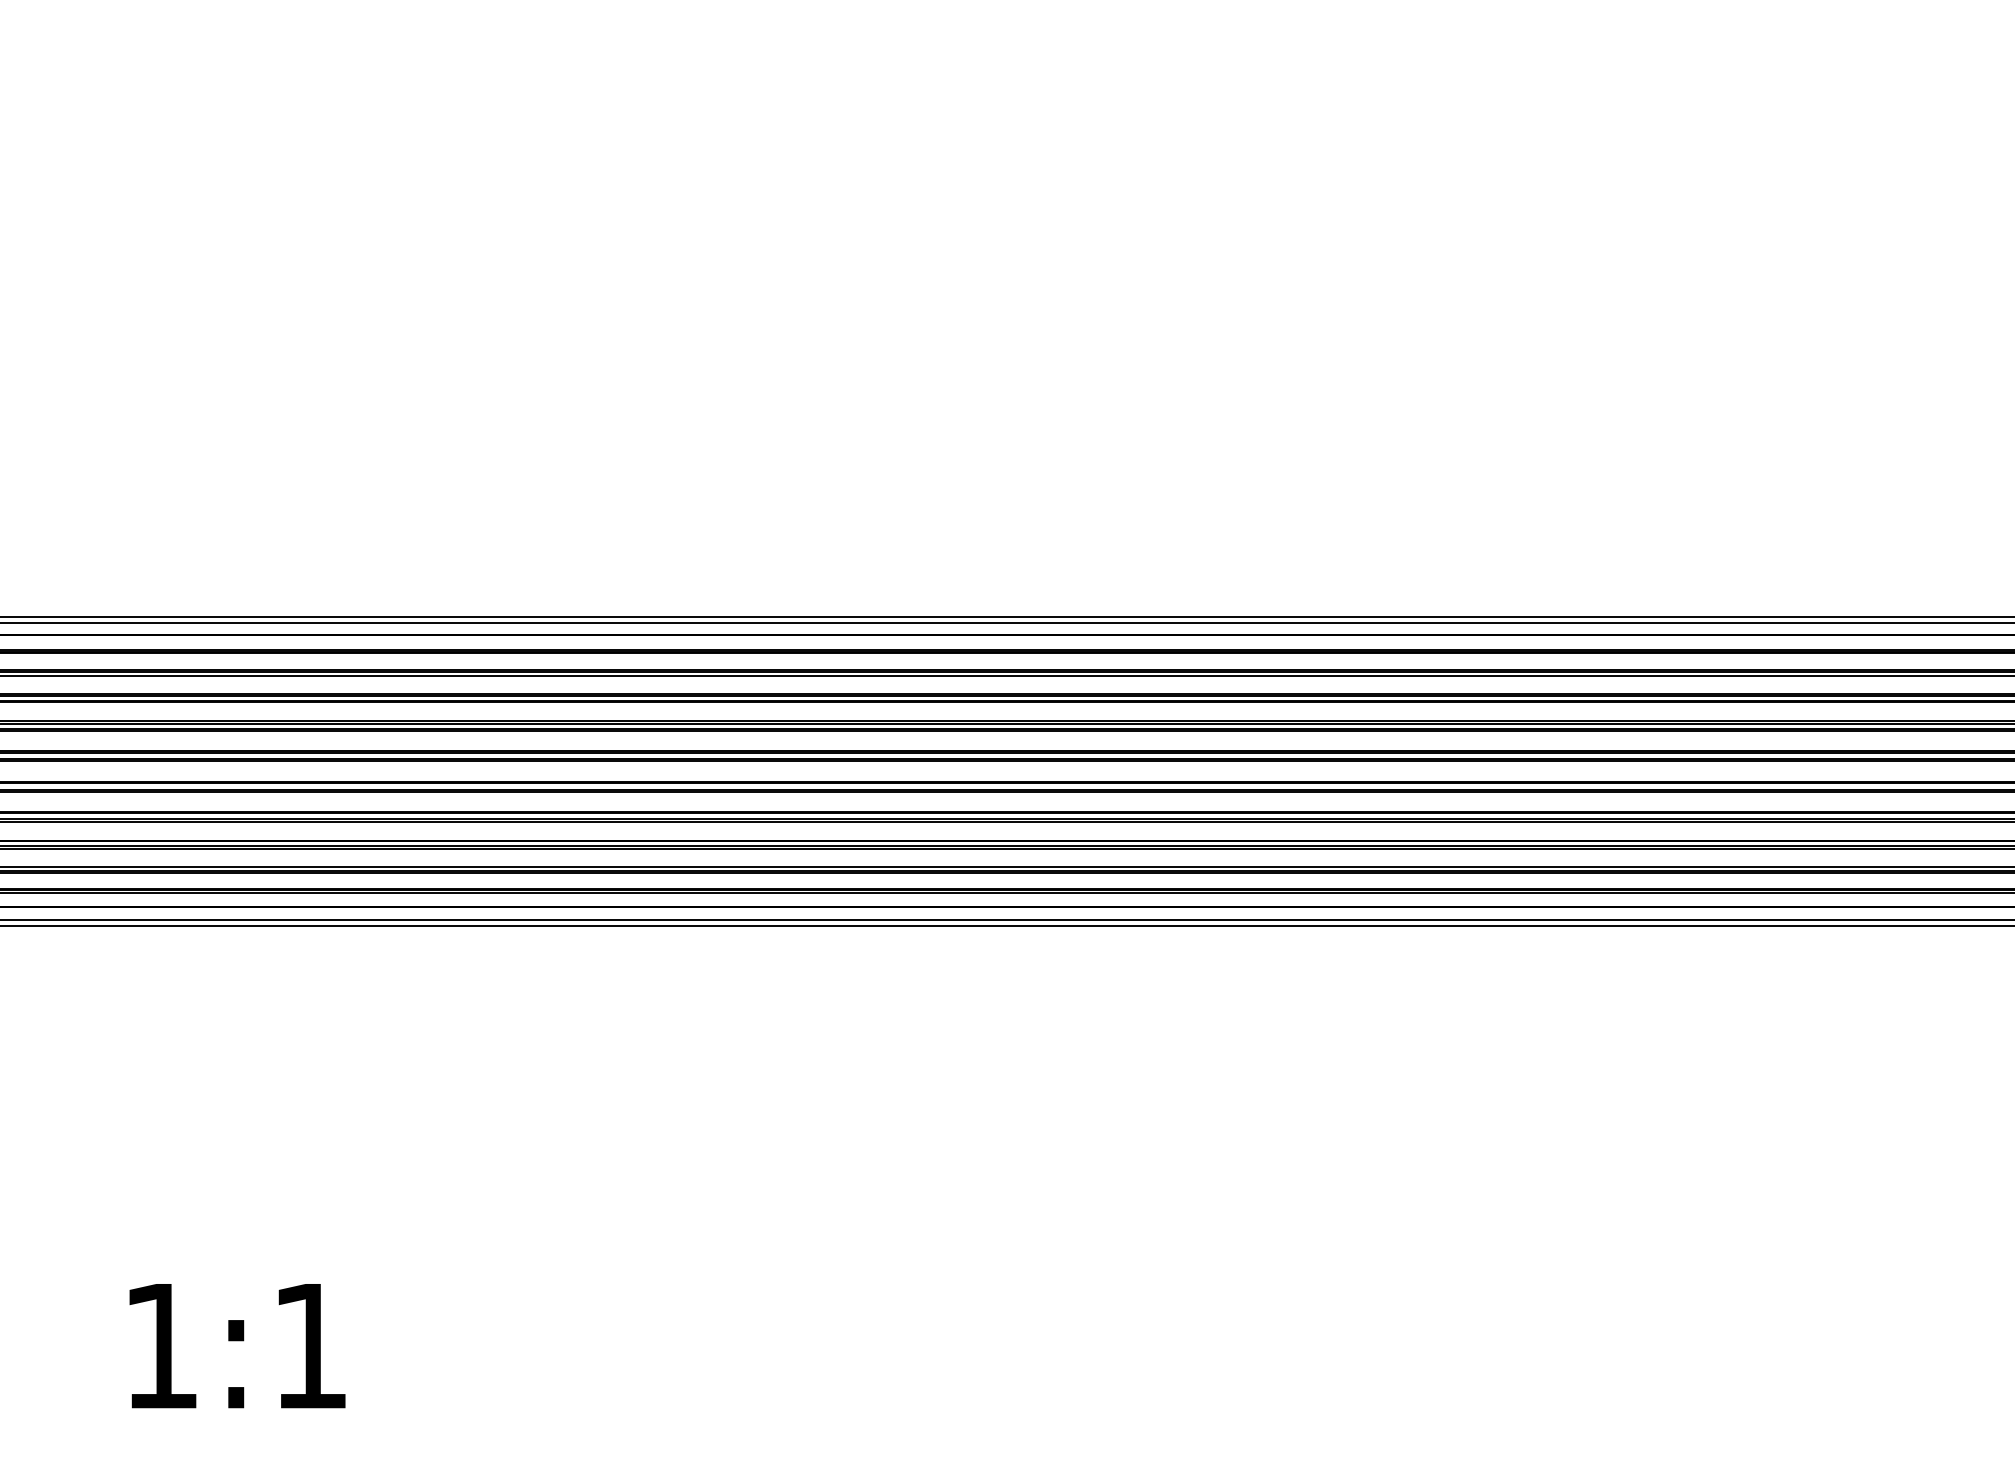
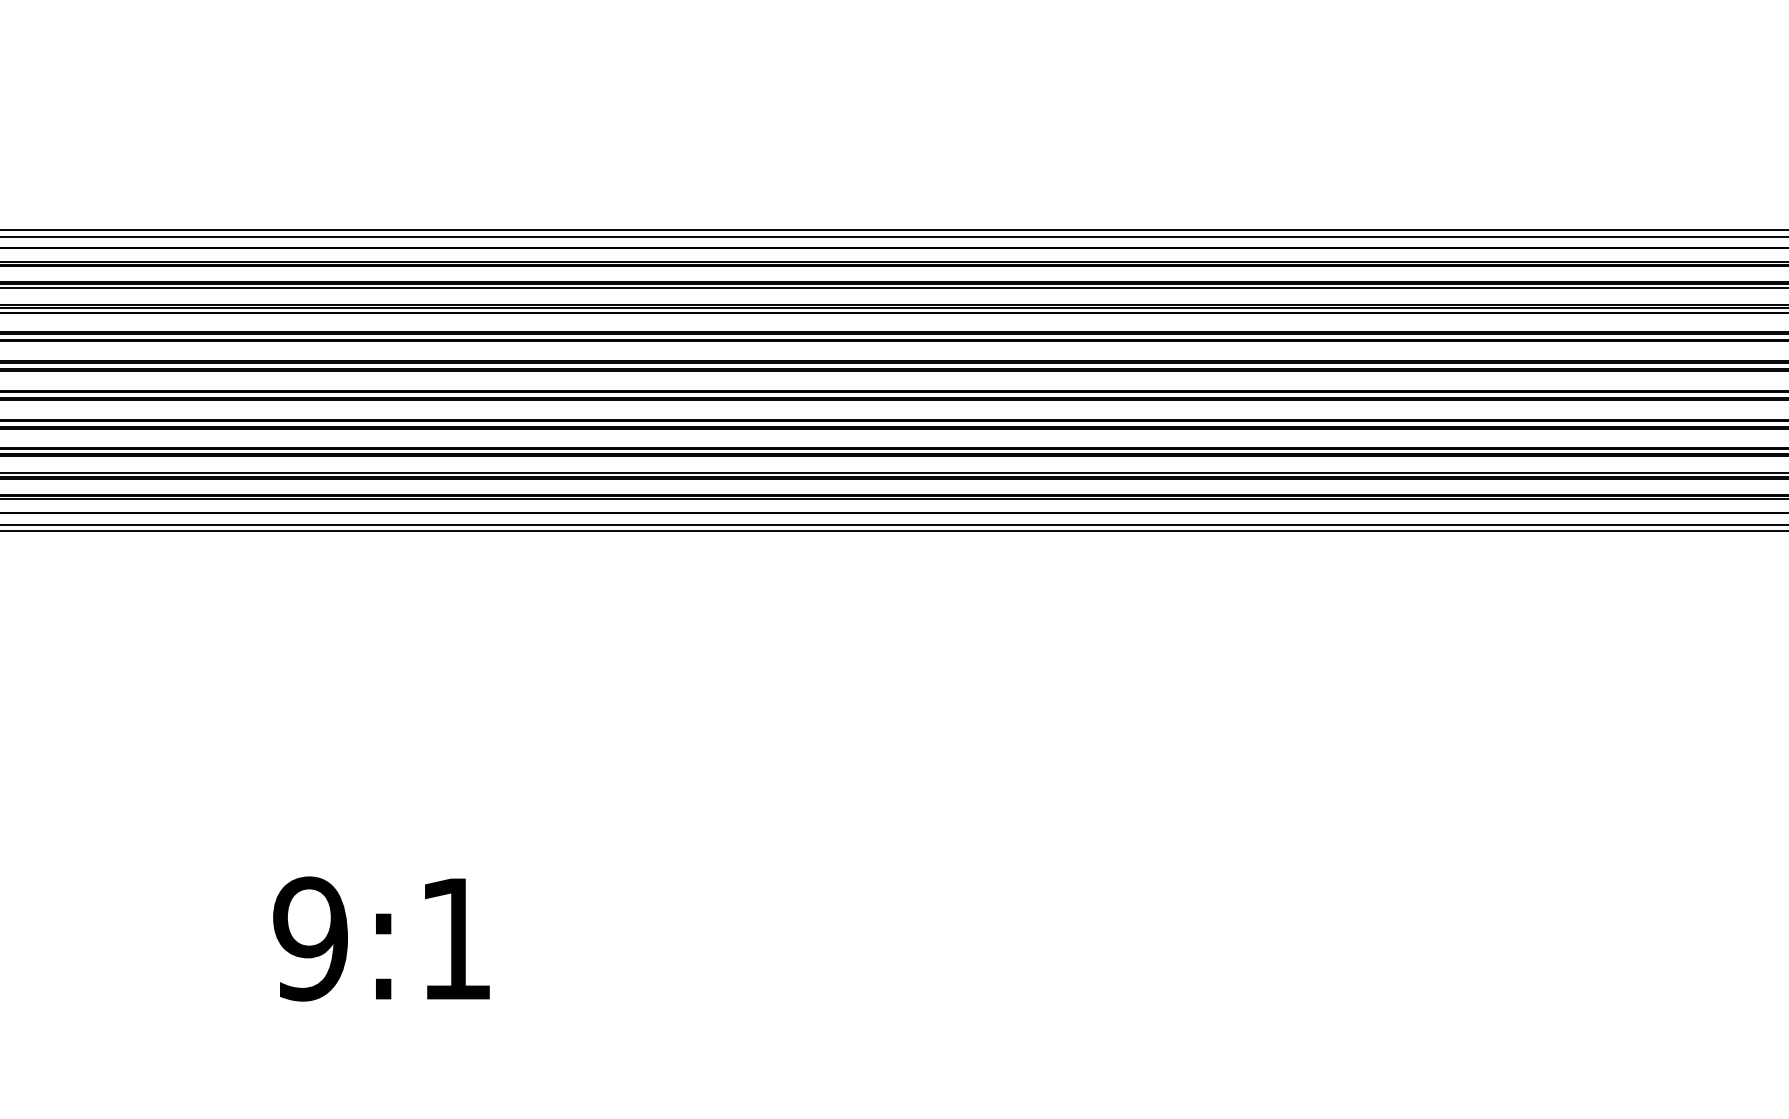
text: (160, 1345) -> (310, 938), 1:1 -> 9:1

